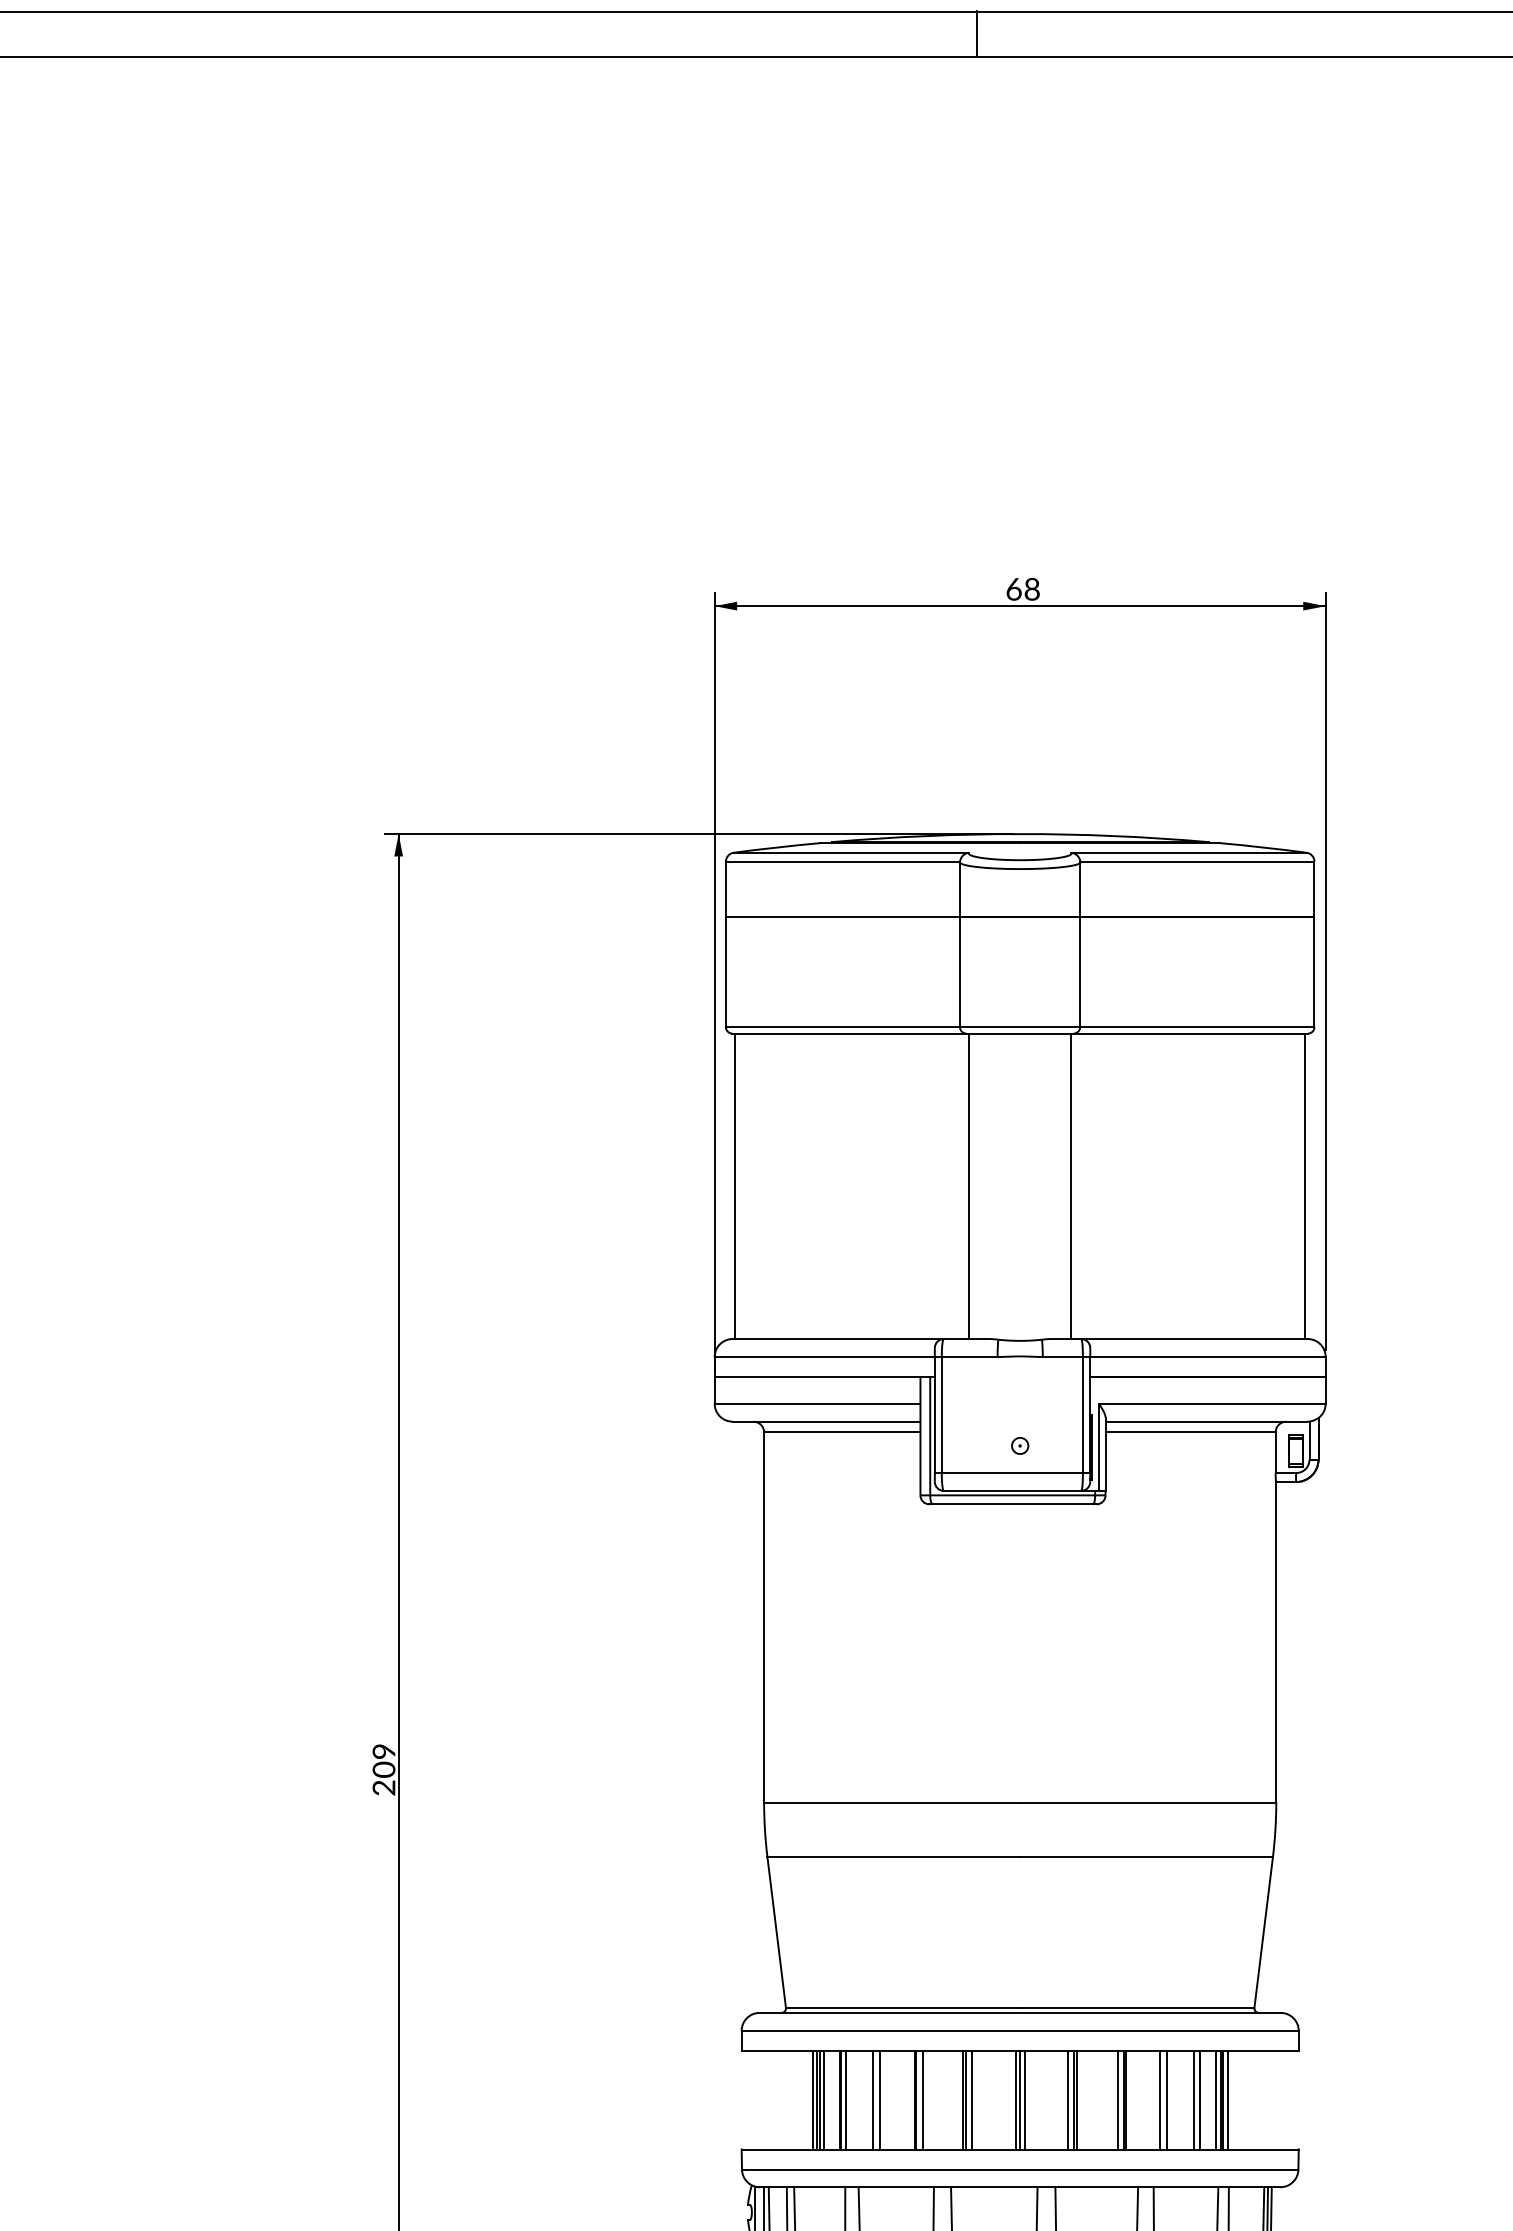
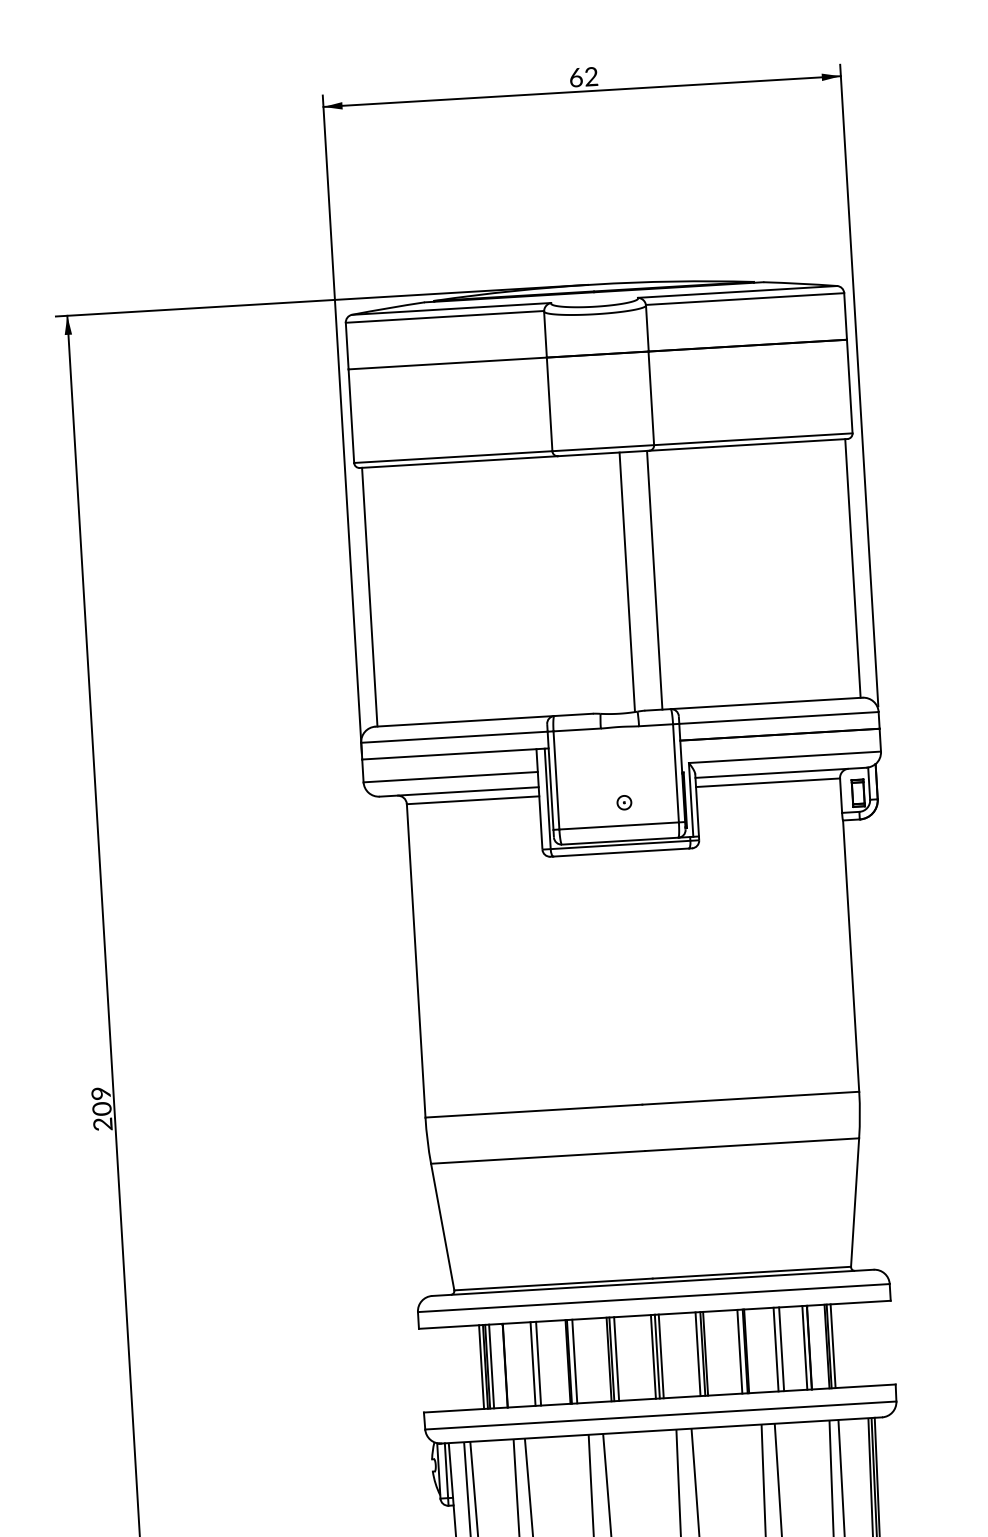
text: (1031, 589) -> (590, 76), 68 -> 62
line: (968, 1186) -> (626, 582), moved
line: (845, 2099) -> (509, 1364), removed
line: (1215, 2099) -> (822, 1346), removed

